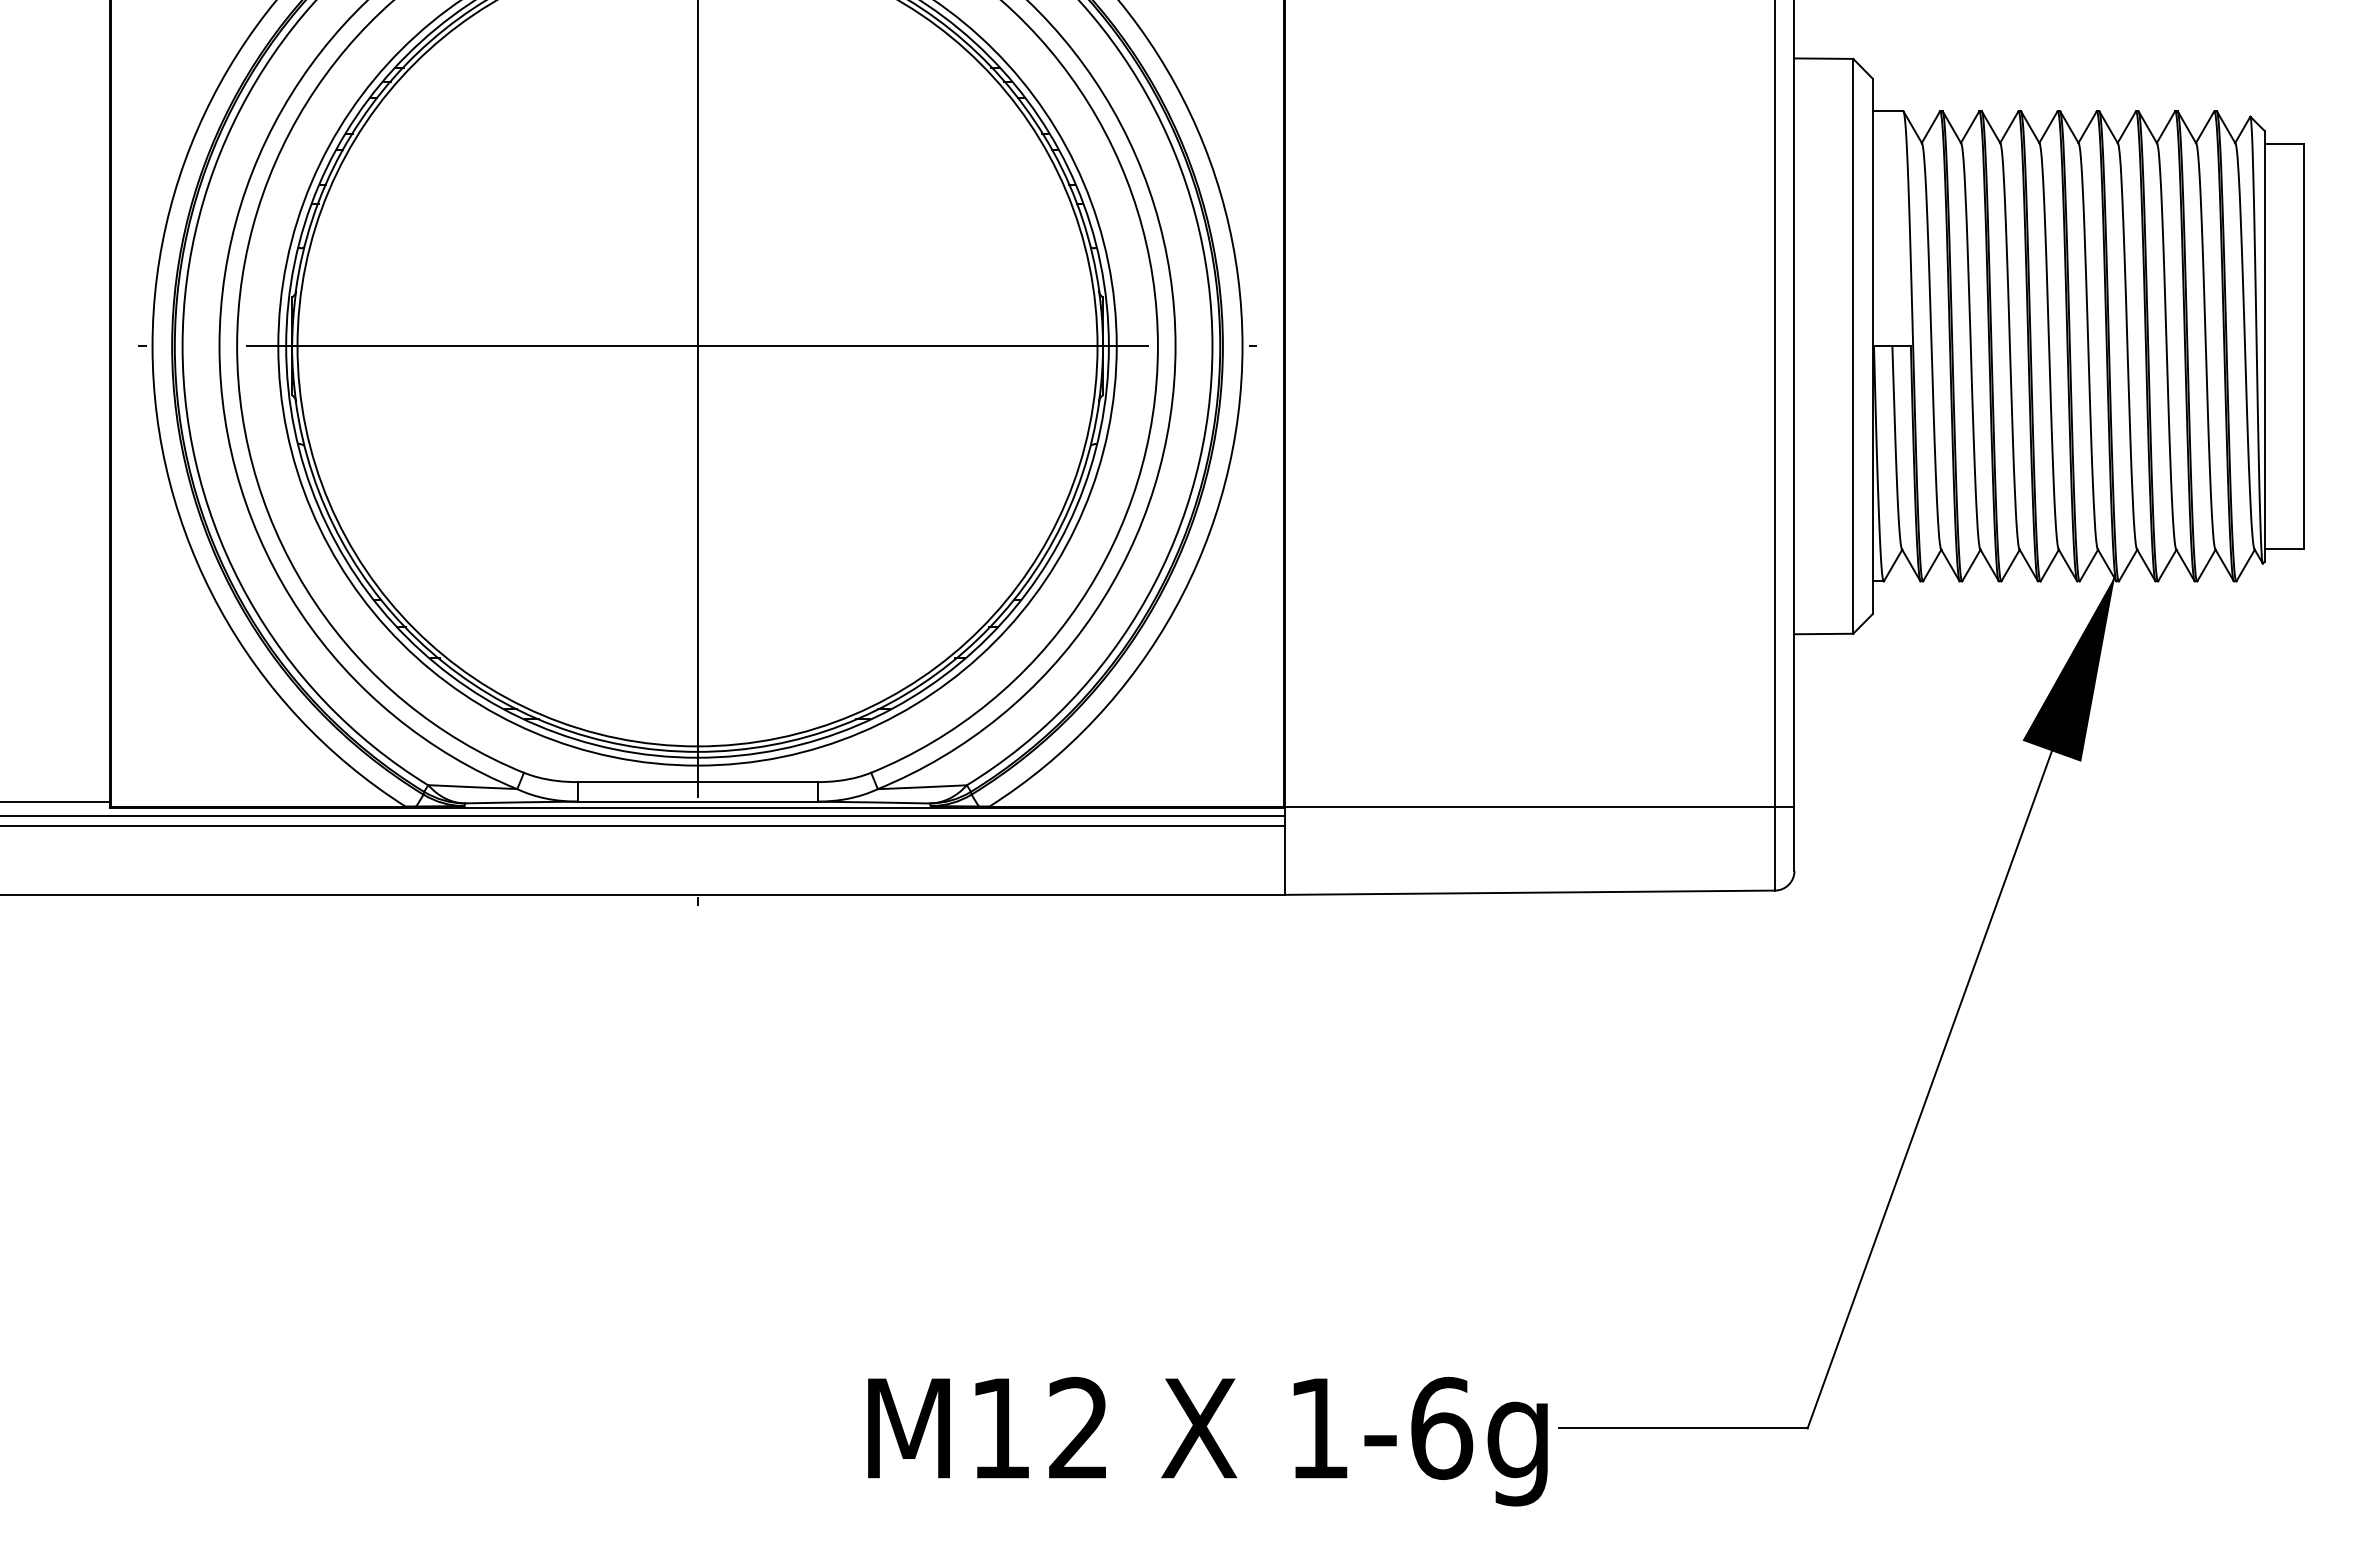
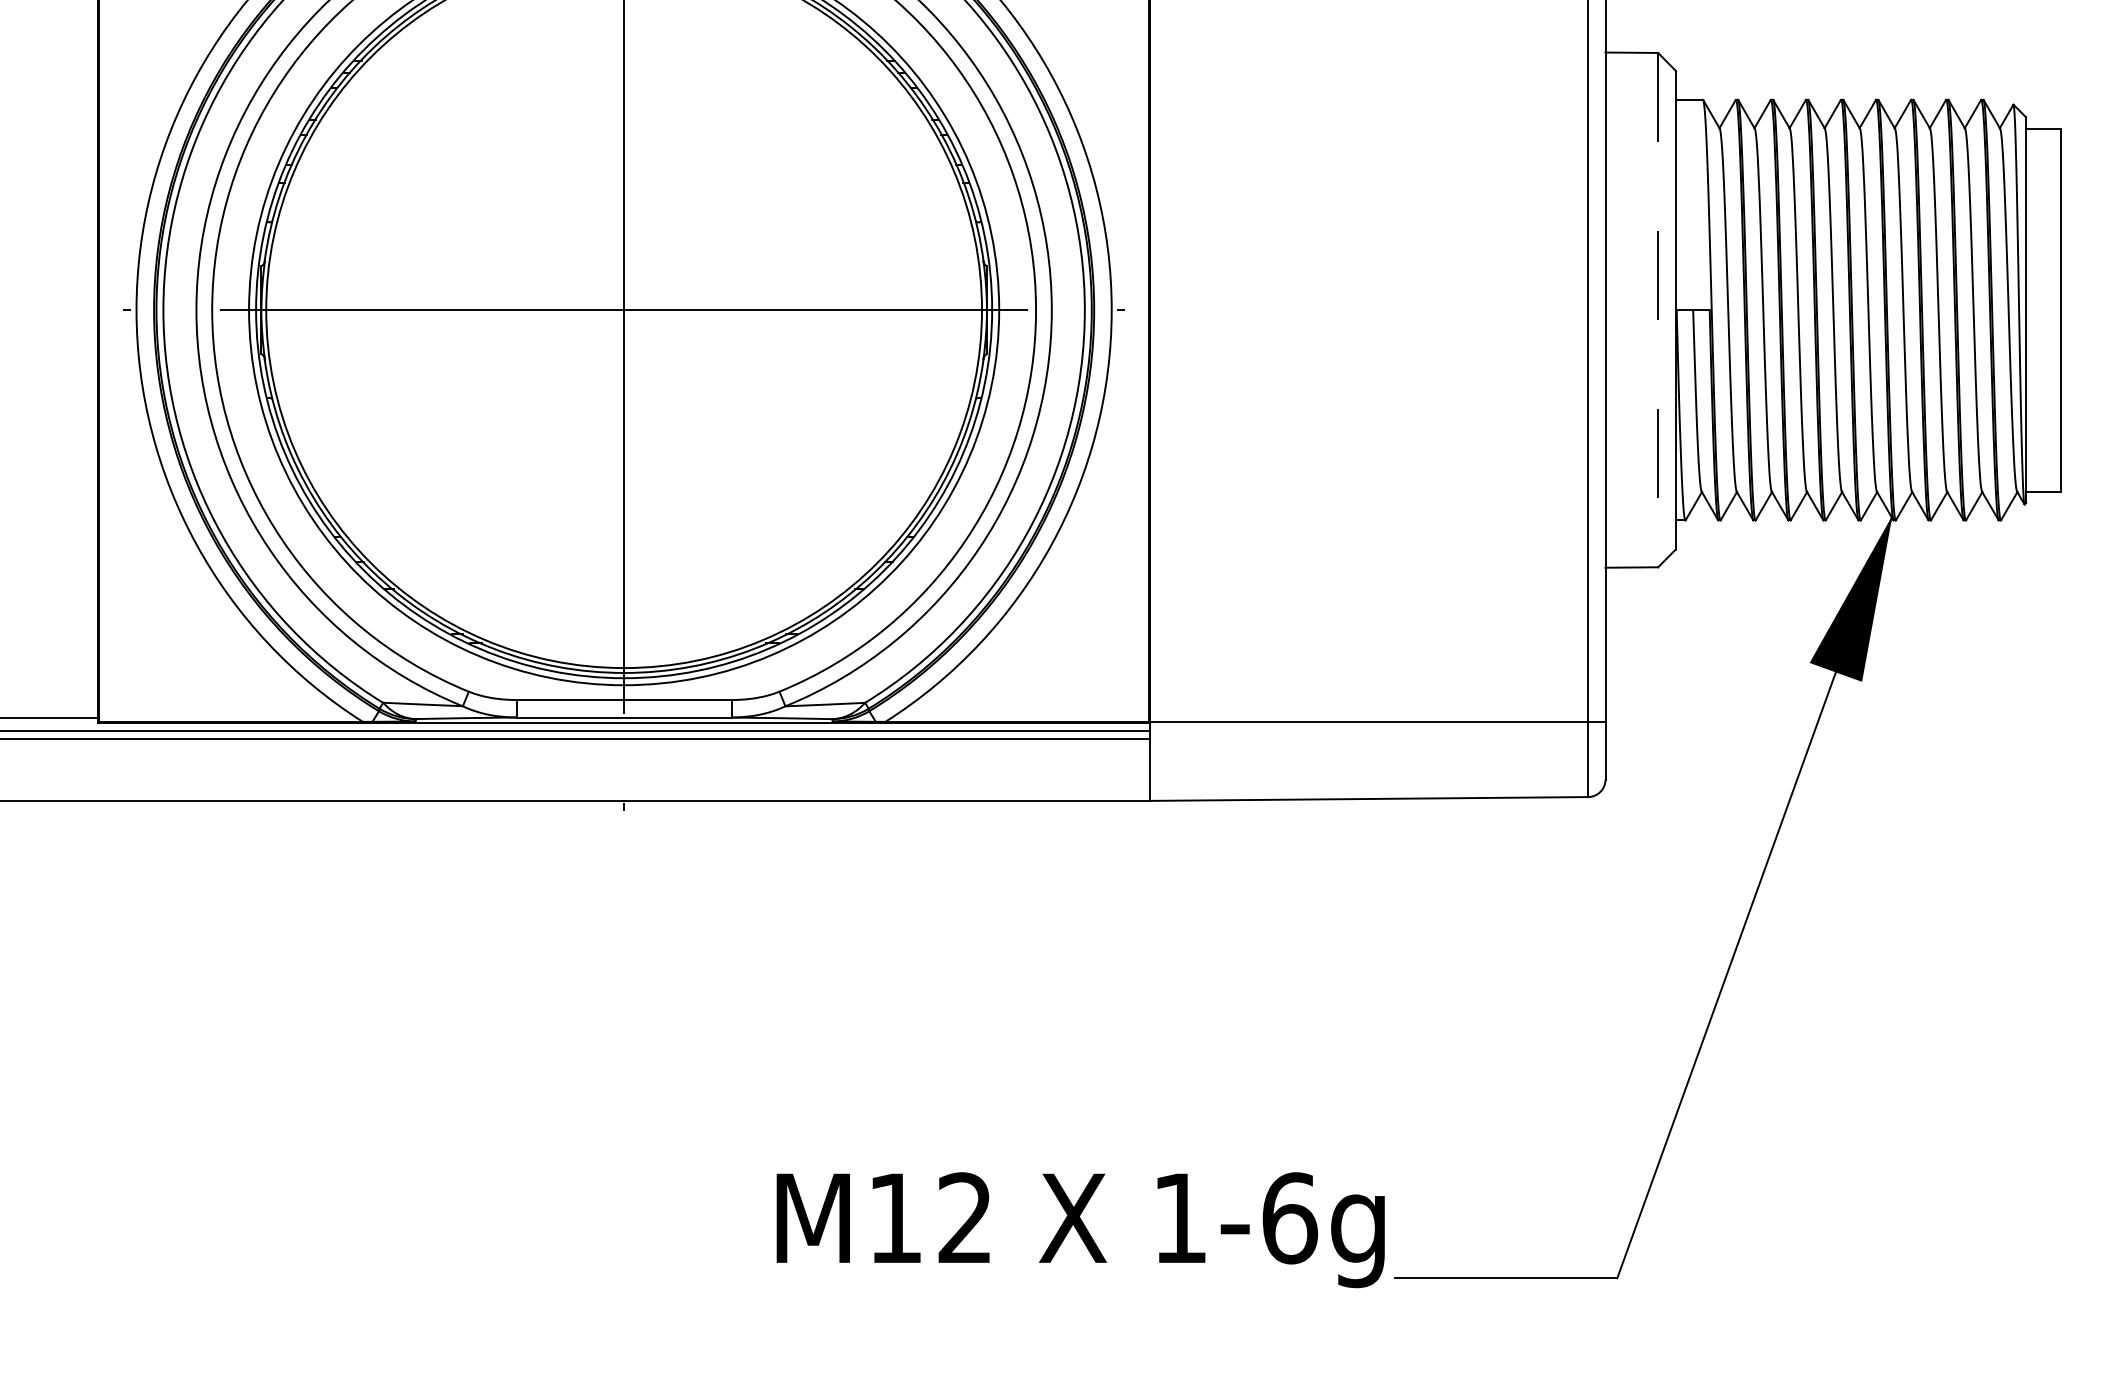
line: (1853, 346) -> (1658, 310), solid -> dashed
text: (1207, 1441) -> (1080, 1230), moved

